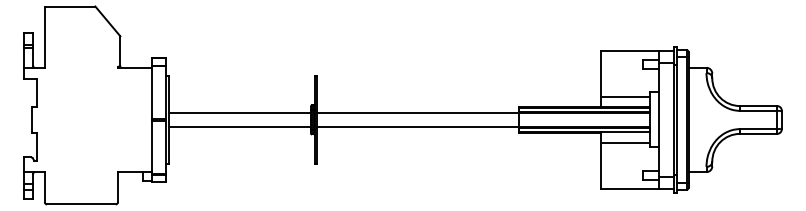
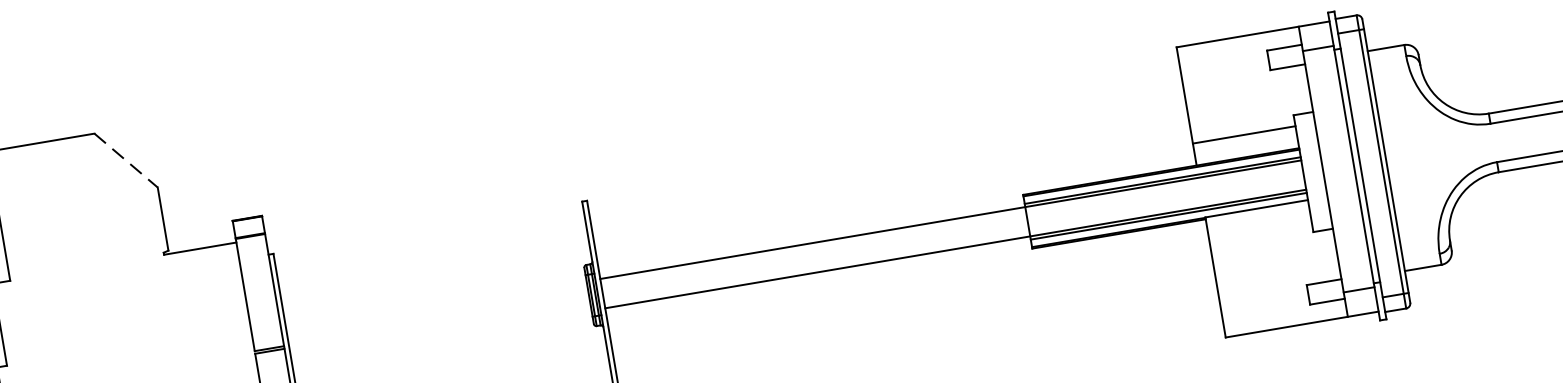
line: (108, 21) -> (127, 160), solid -> dashed
line: (239, 113) -> (436, 307), removed
line: (239, 126) -> (441, 335), removed
line: (625, 143) -> (1260, 233), removed

